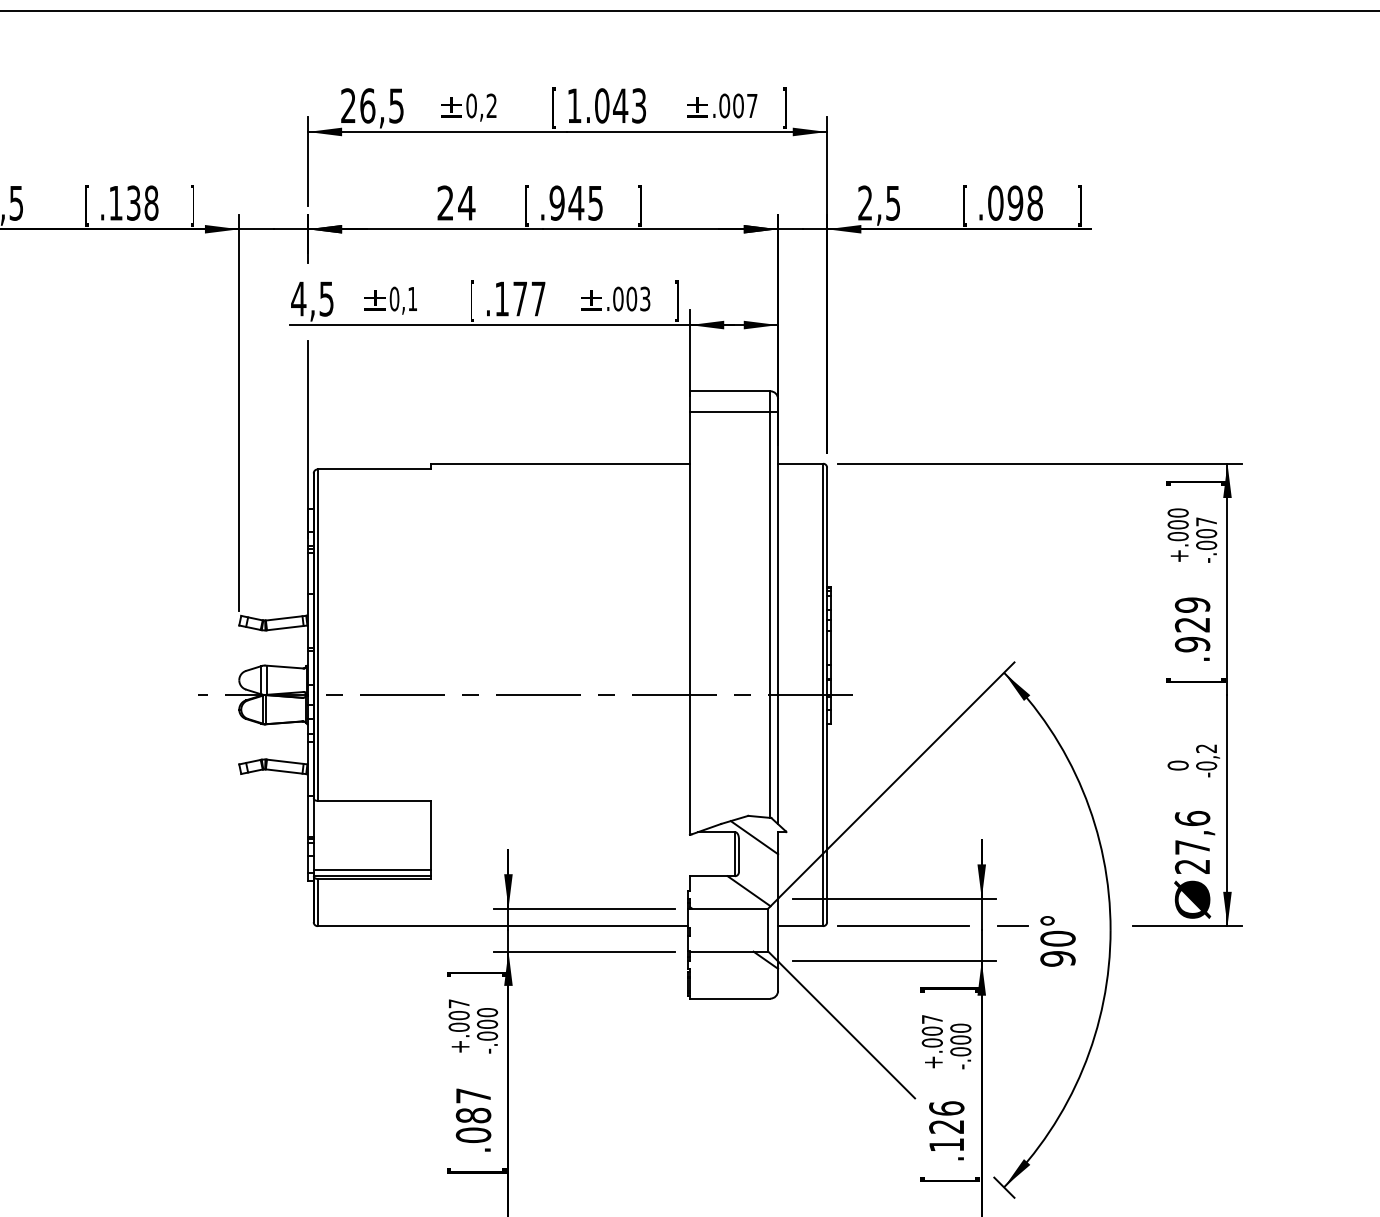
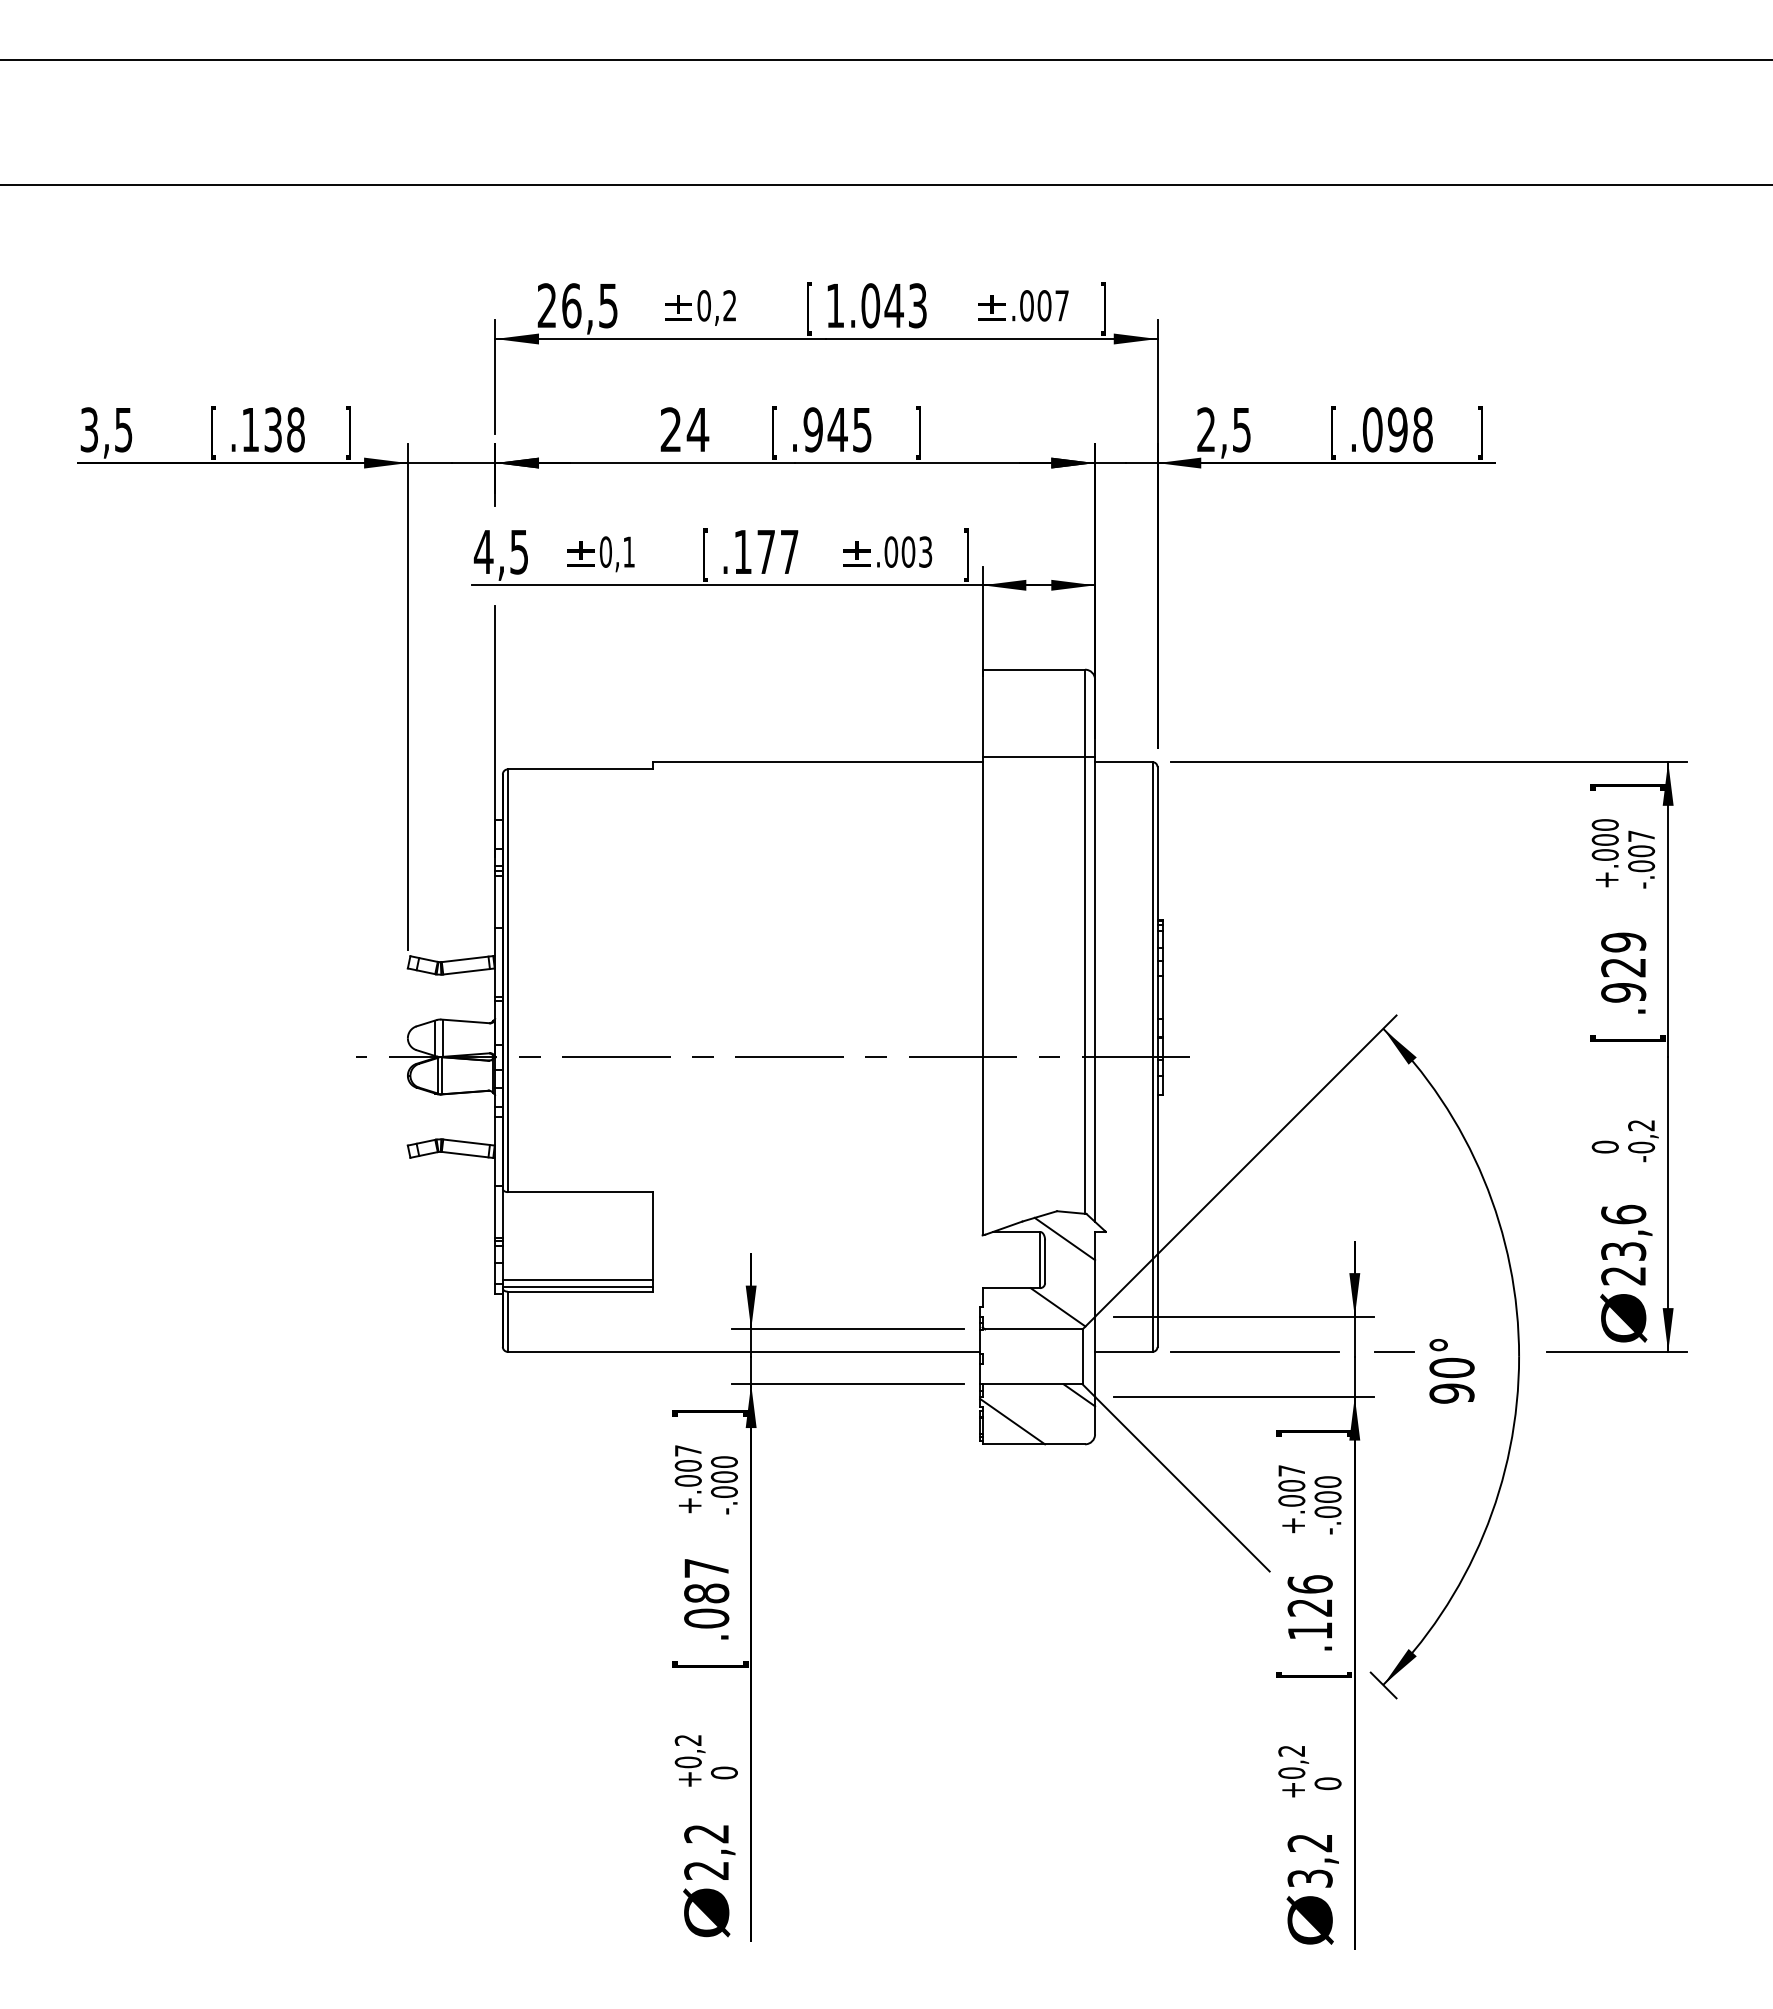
line: (733, 412) -> (1038, 757), moved
text: (1192, 847) -> (1623, 1251), 27,6 -> 23,6
line: (713, 980) -> (1012, 1421), added

